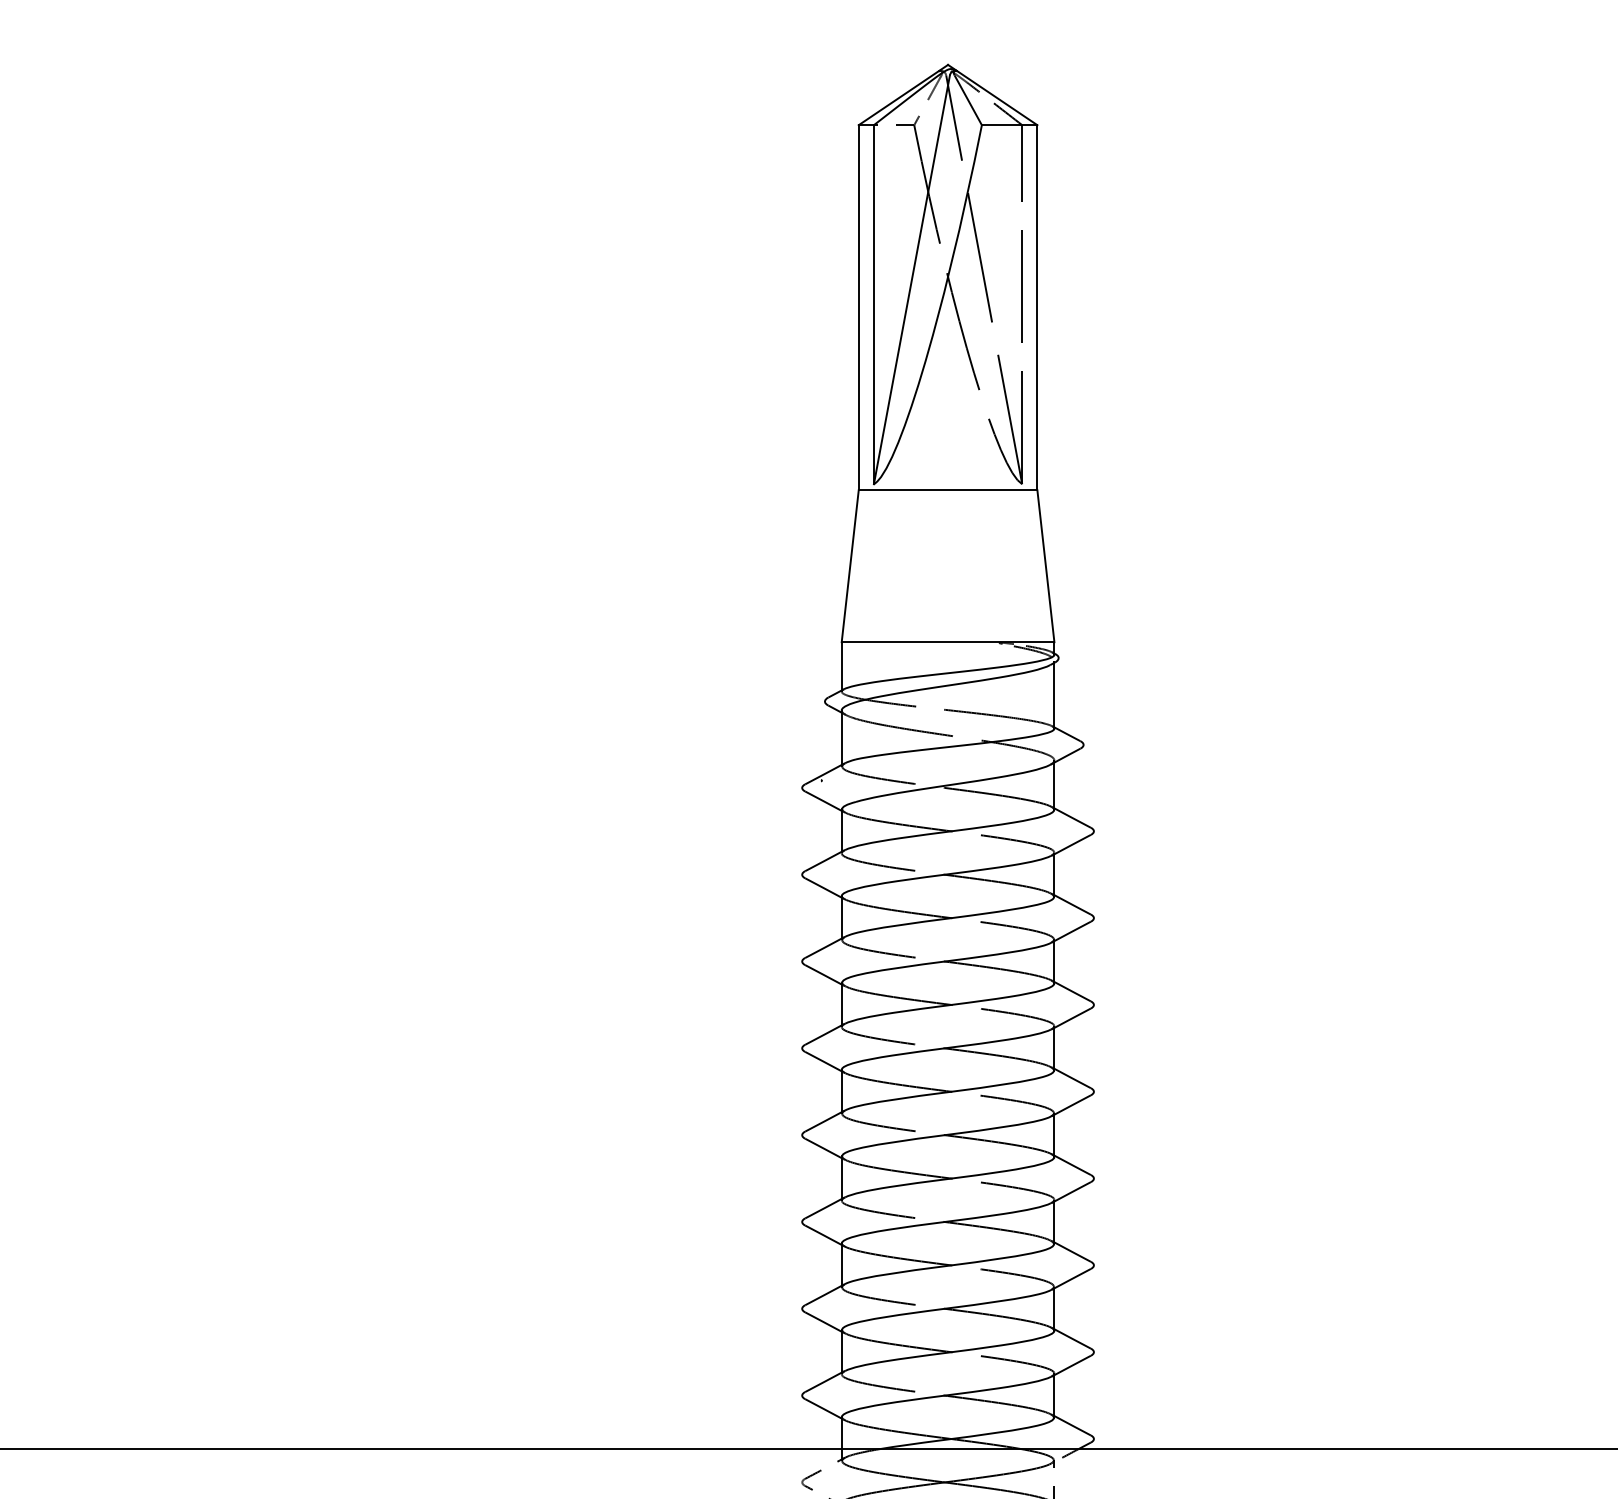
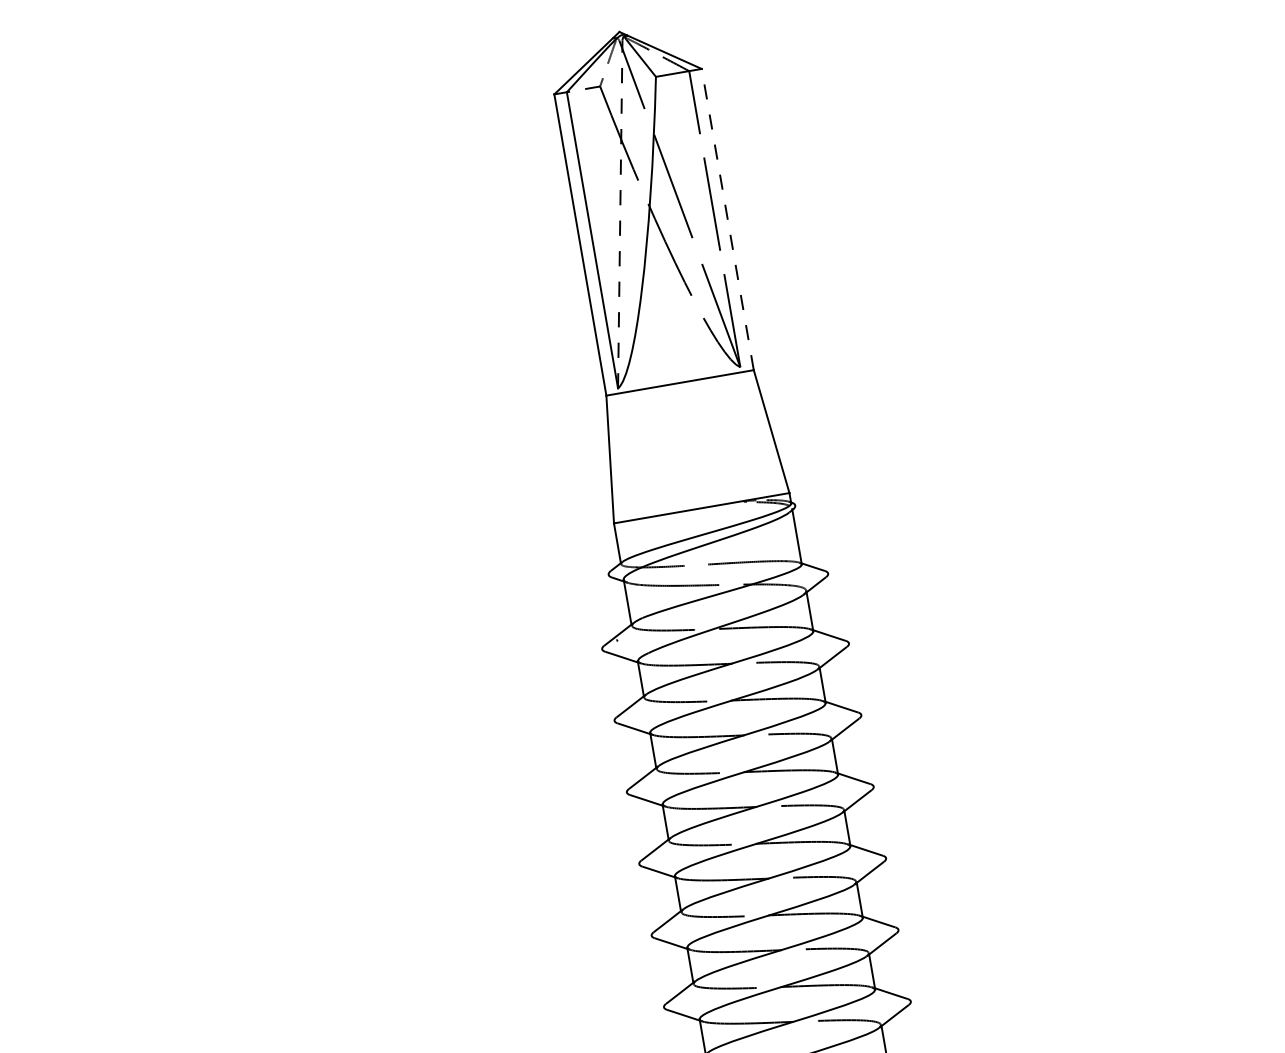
line: (911, 279) -> (619, 214), solid -> dashed
line: (1037, 307) -> (727, 219), solid -> dashed

